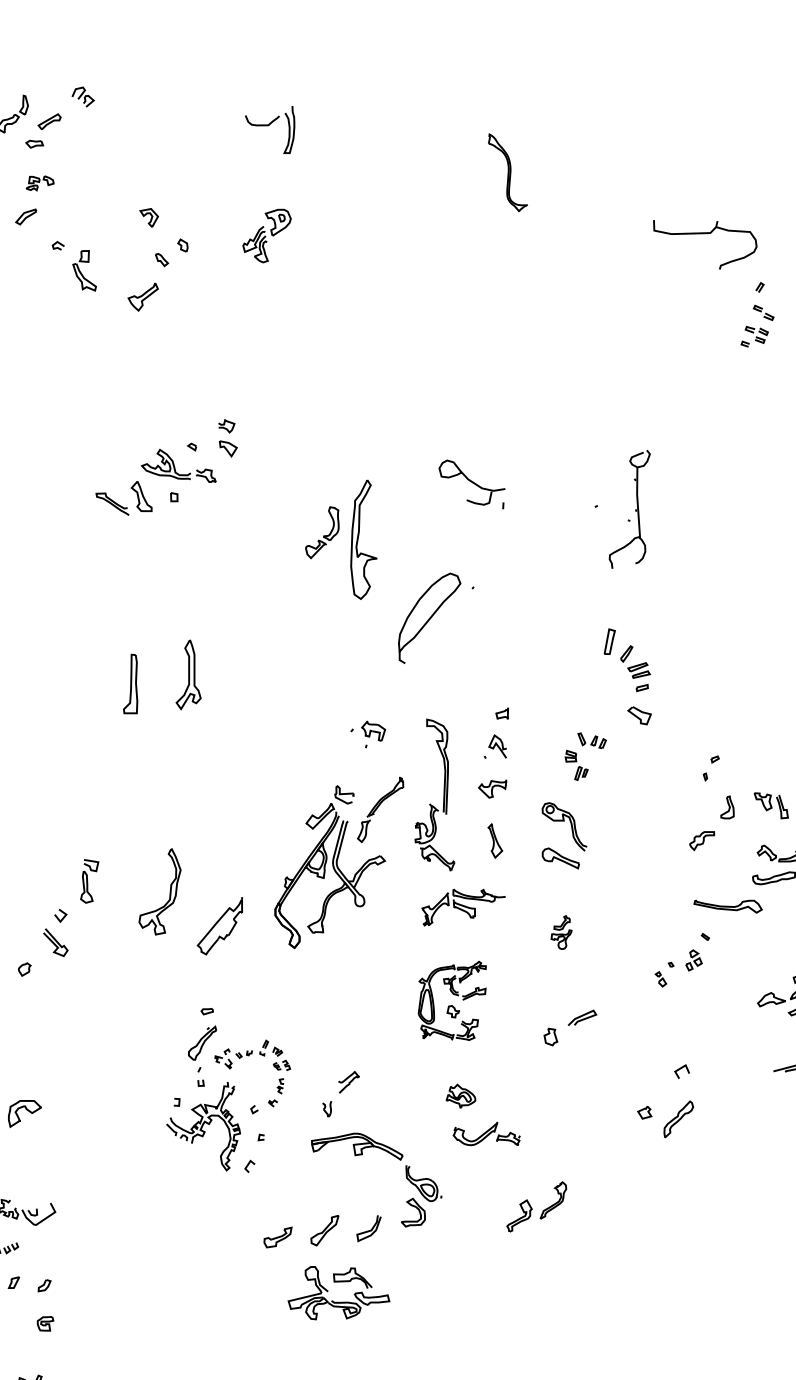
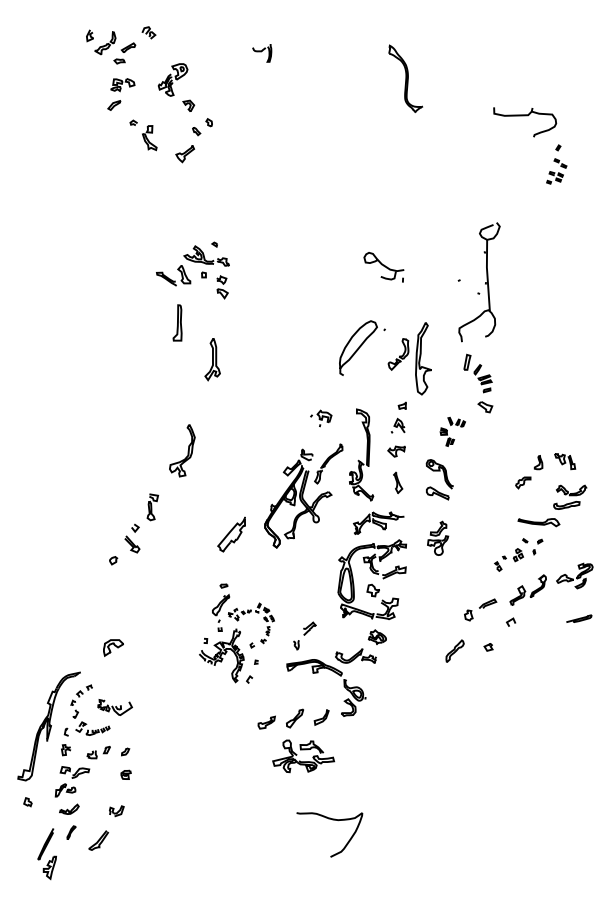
part: (271, 131) -> (262, 53), size x0.62
part: (507, 172) -> (405, 78), size x1.43
part: (39, 183) -> (122, 85), size x1.43
part: (266, 235) -> (172, 79), moved
part: (228, 438) -> (222, 287), moved
part: (629, 509) -> (479, 282), size x1.67
part: (340, 539) -> (409, 358), moved
curve: (188, 675) -> (212, 359), moved
part: (130, 683) -> (177, 322), moved
part: (710, 767) -> (537, 546), moved
curve: (168, 891) -> (187, 450), moved
part: (562, 931) -> (438, 537), size x1.67
part: (451, 1000) -> (371, 579), size x1.67
part: (570, 1027) -> (480, 609), moved
curve: (677, 1118) -> (454, 650), moved
part: (485, 1132) -> (355, 655), moved
part: (535, 1205) -> (527, 589), moved

